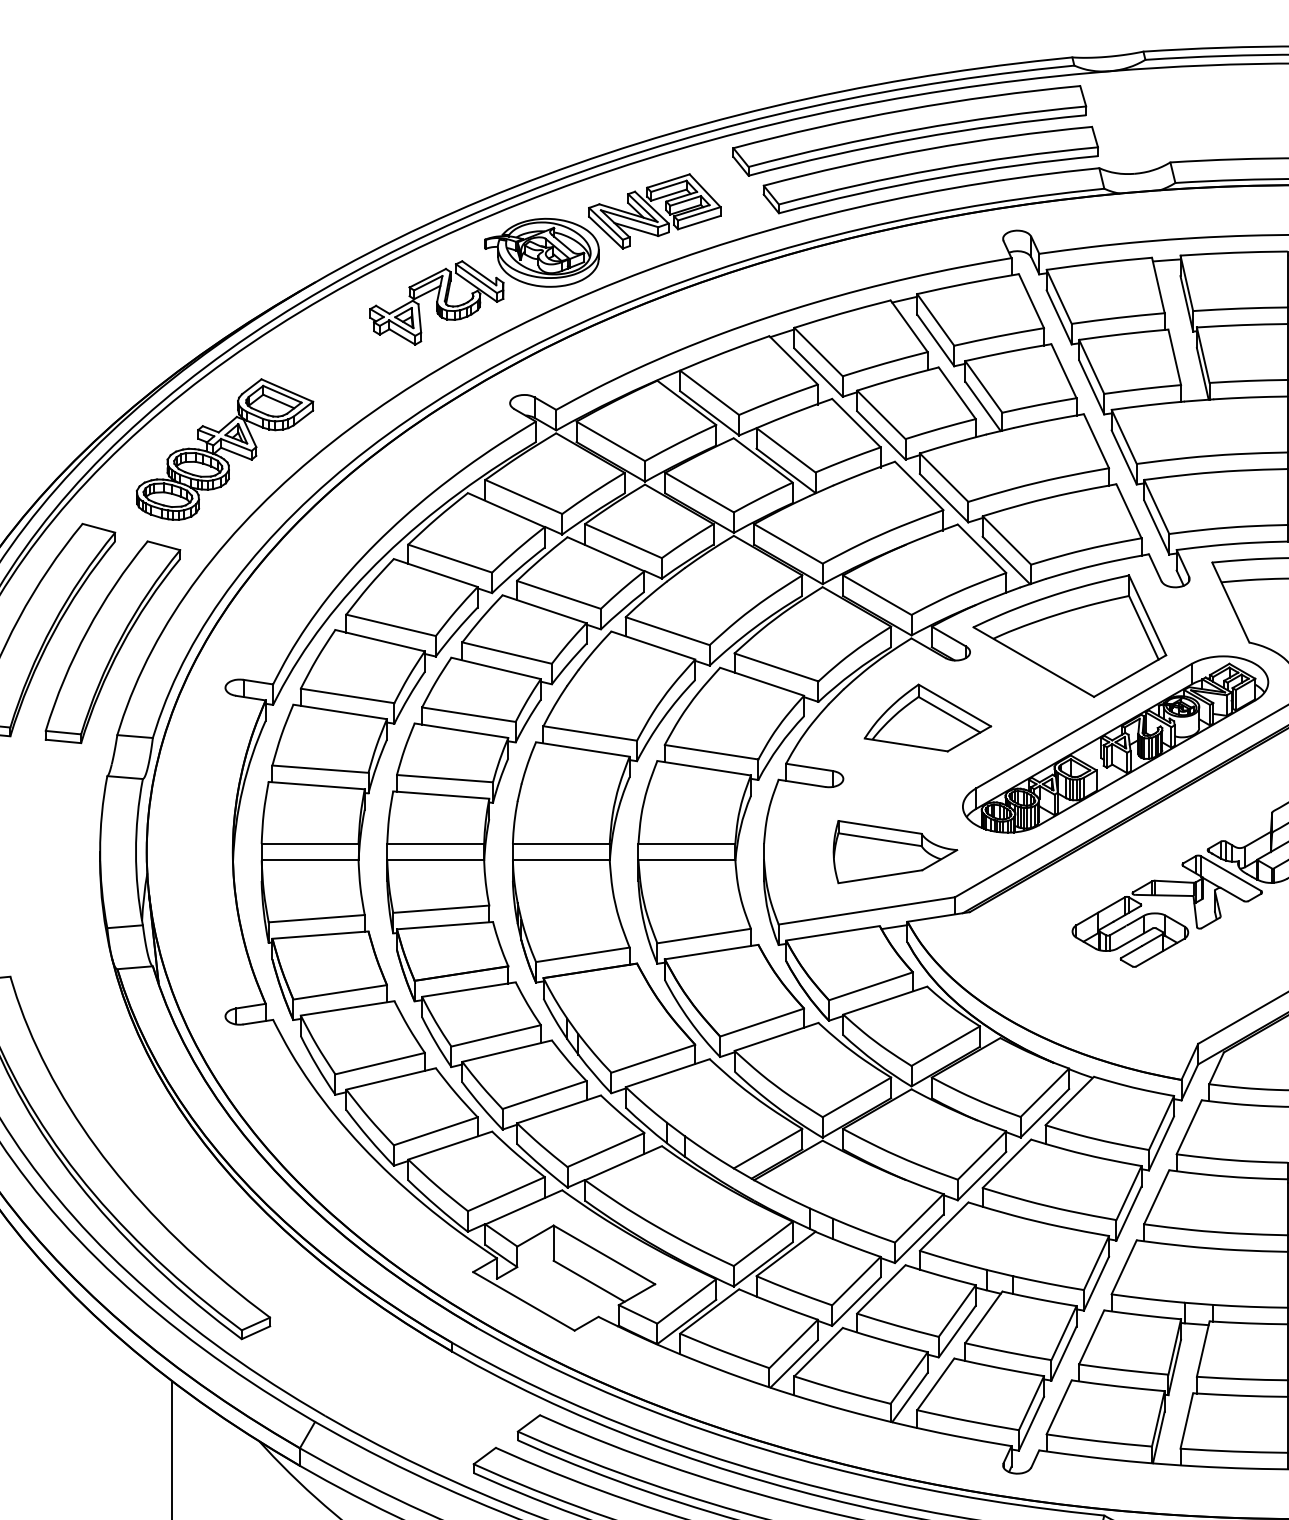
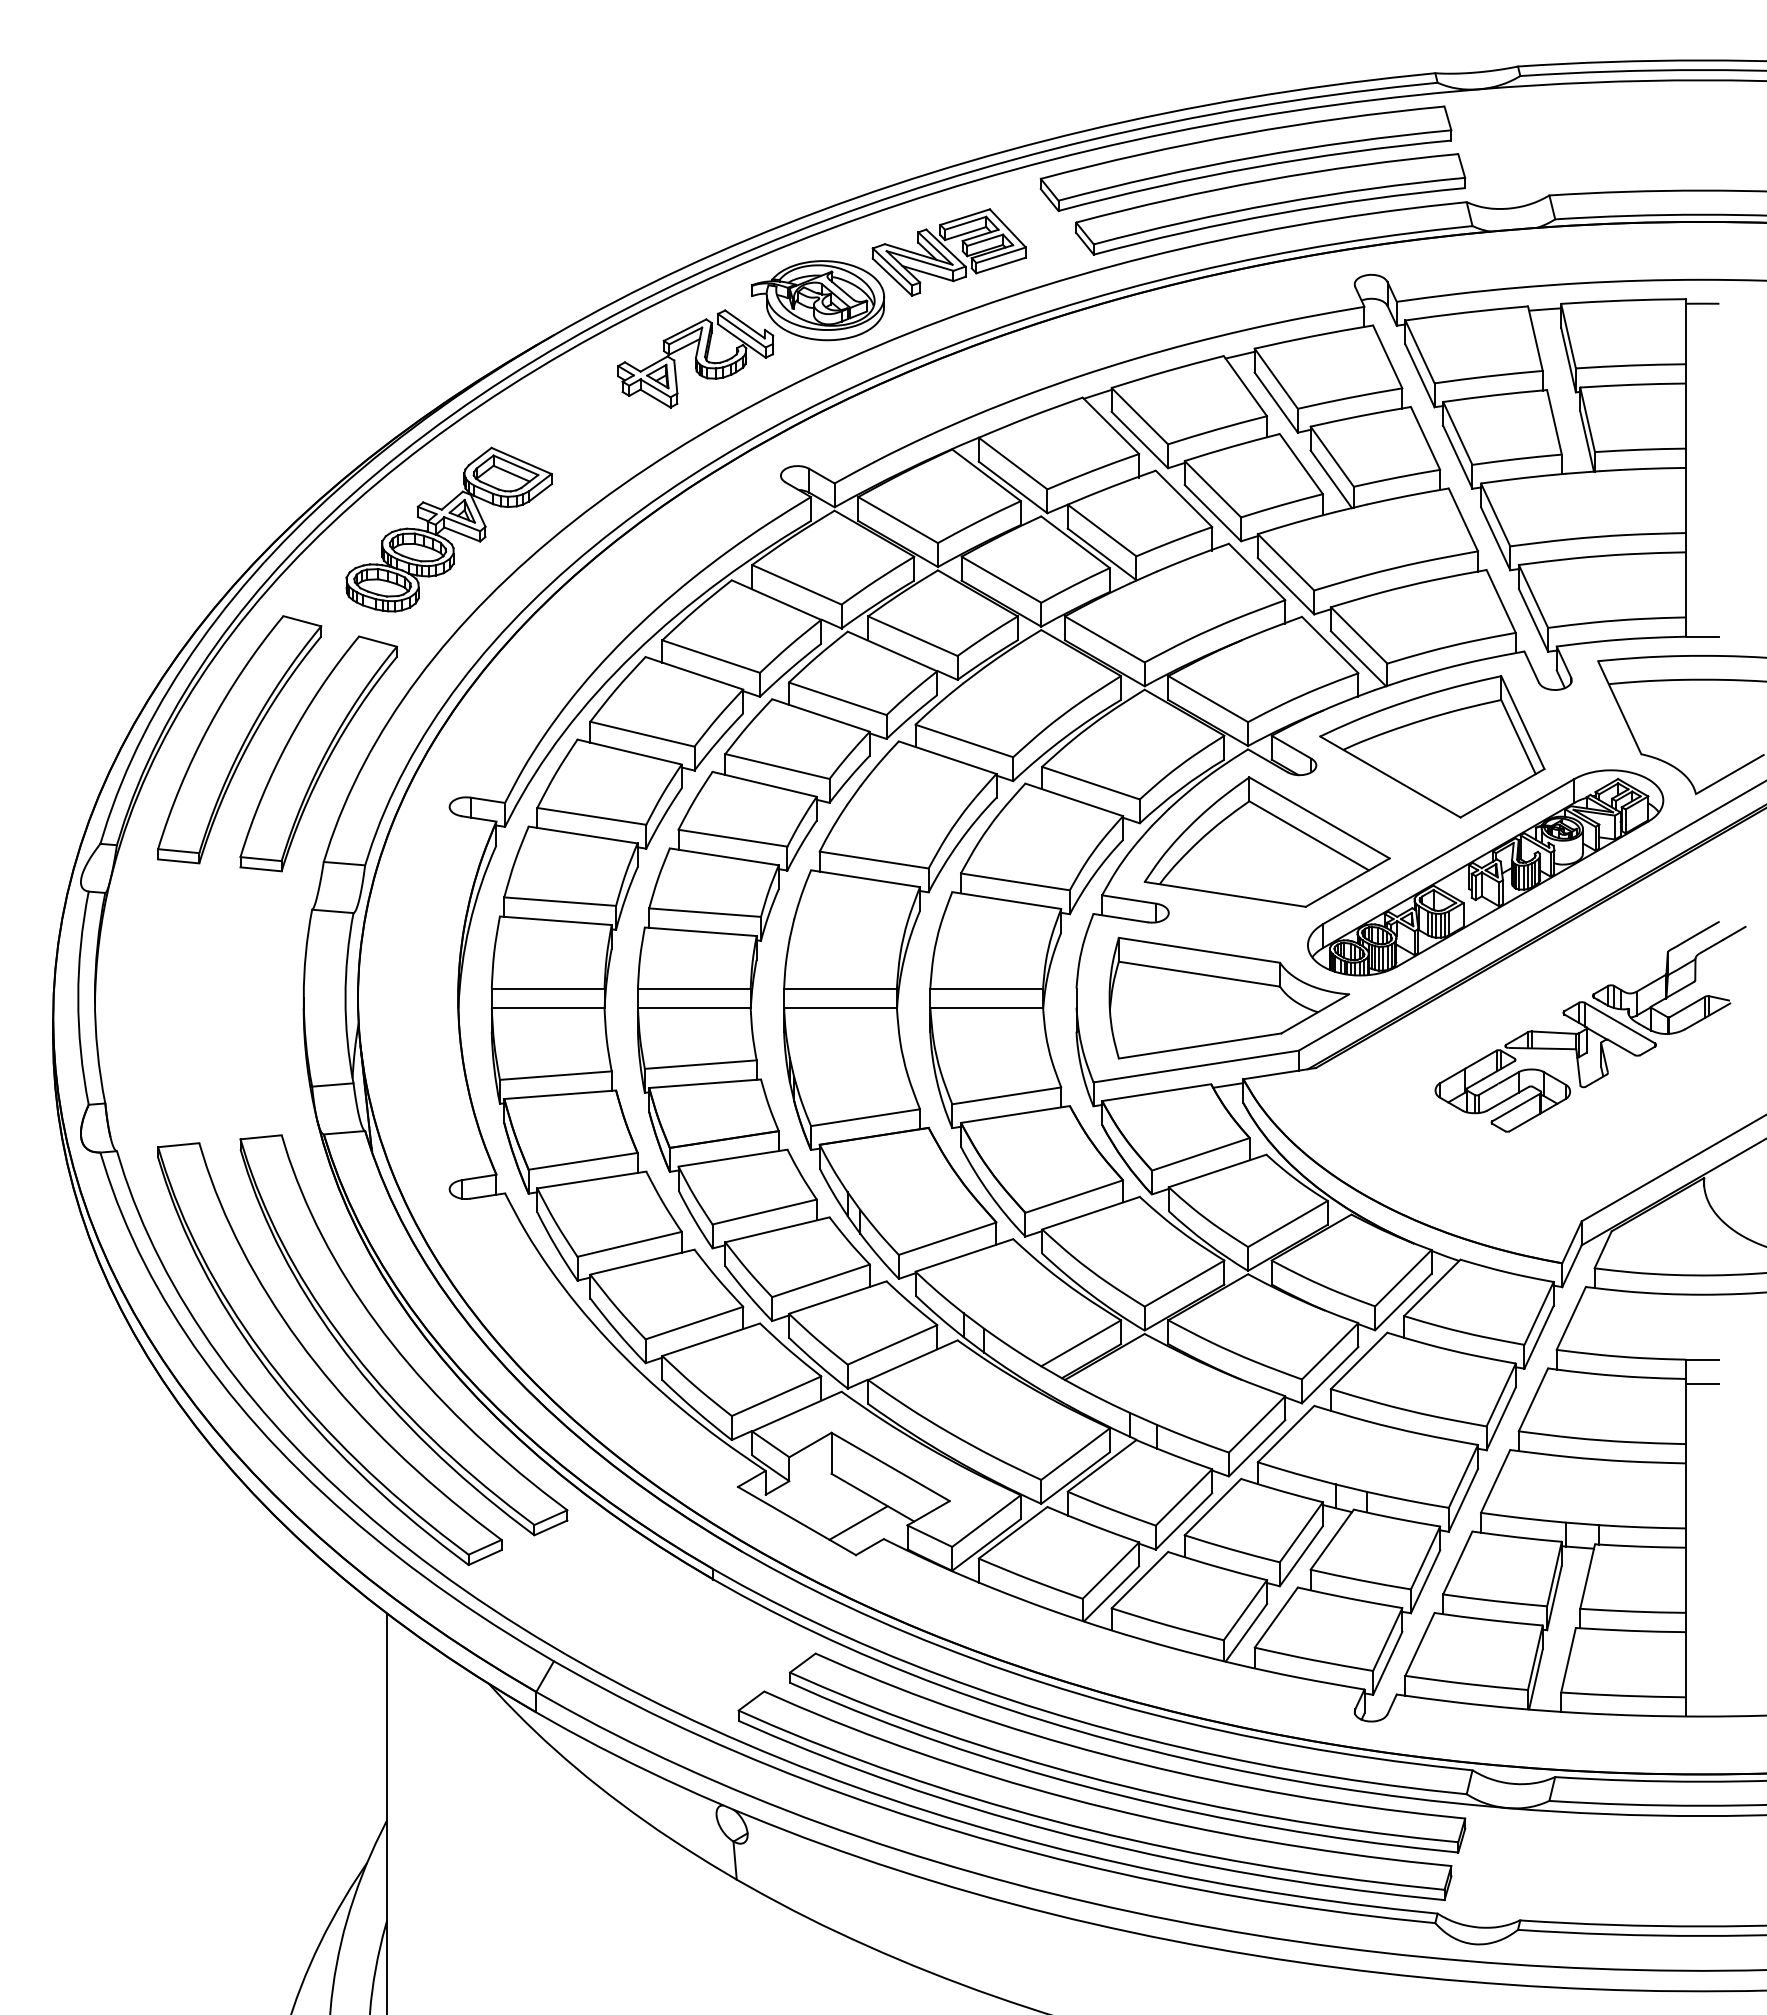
part: (927, 717) -> (1266, 841), size x1.67
part: (895, 851) -> (1229, 997), size x1.67
part: (178, 1149) -> (394, 1344), added
line: (576, 1302) -> (858, 1522), added

